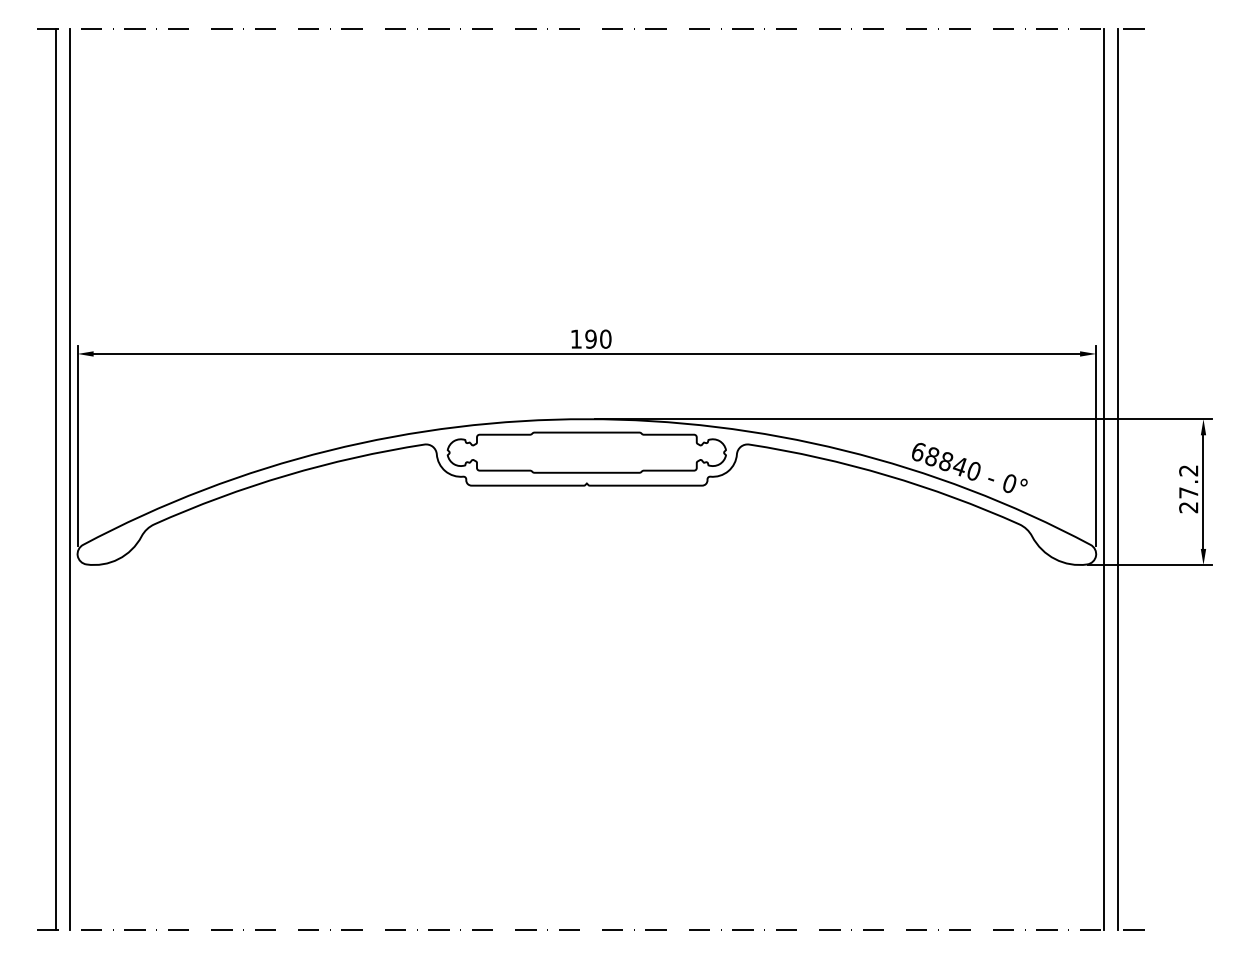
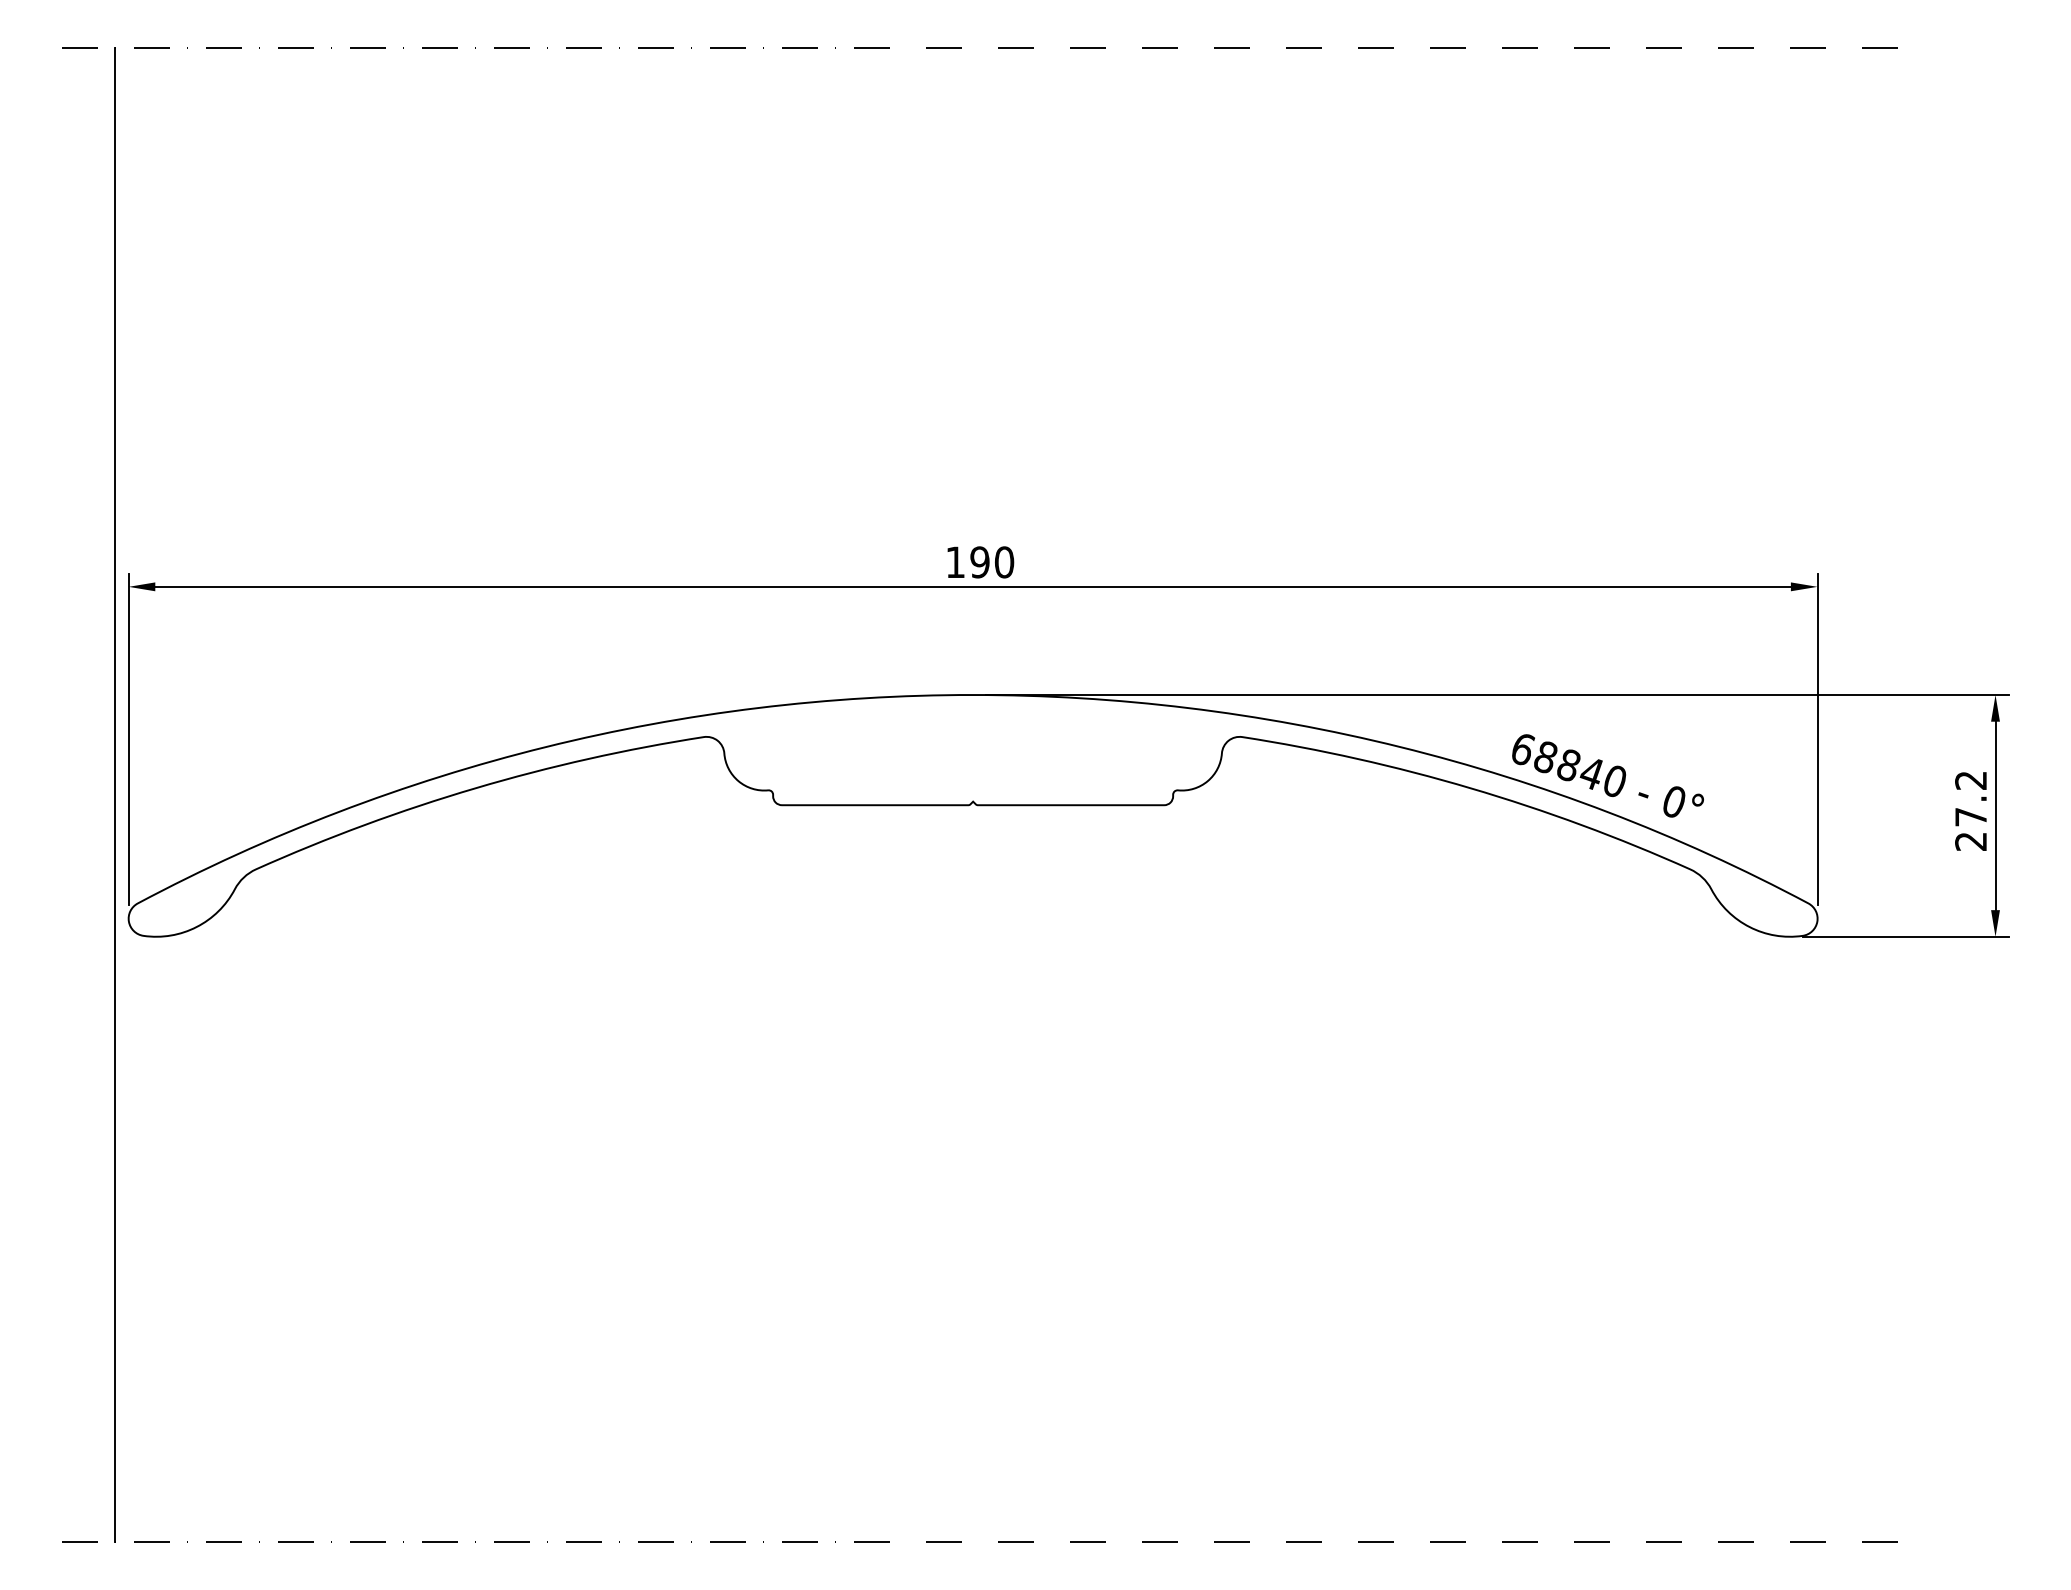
part: (586, 452) -> (972, 750), removed
line: (56, 479) -> (93, 795), removed
line: (1104, 479) -> (1831, 795), removed
line: (1117, 479) -> (1852, 795), removed

